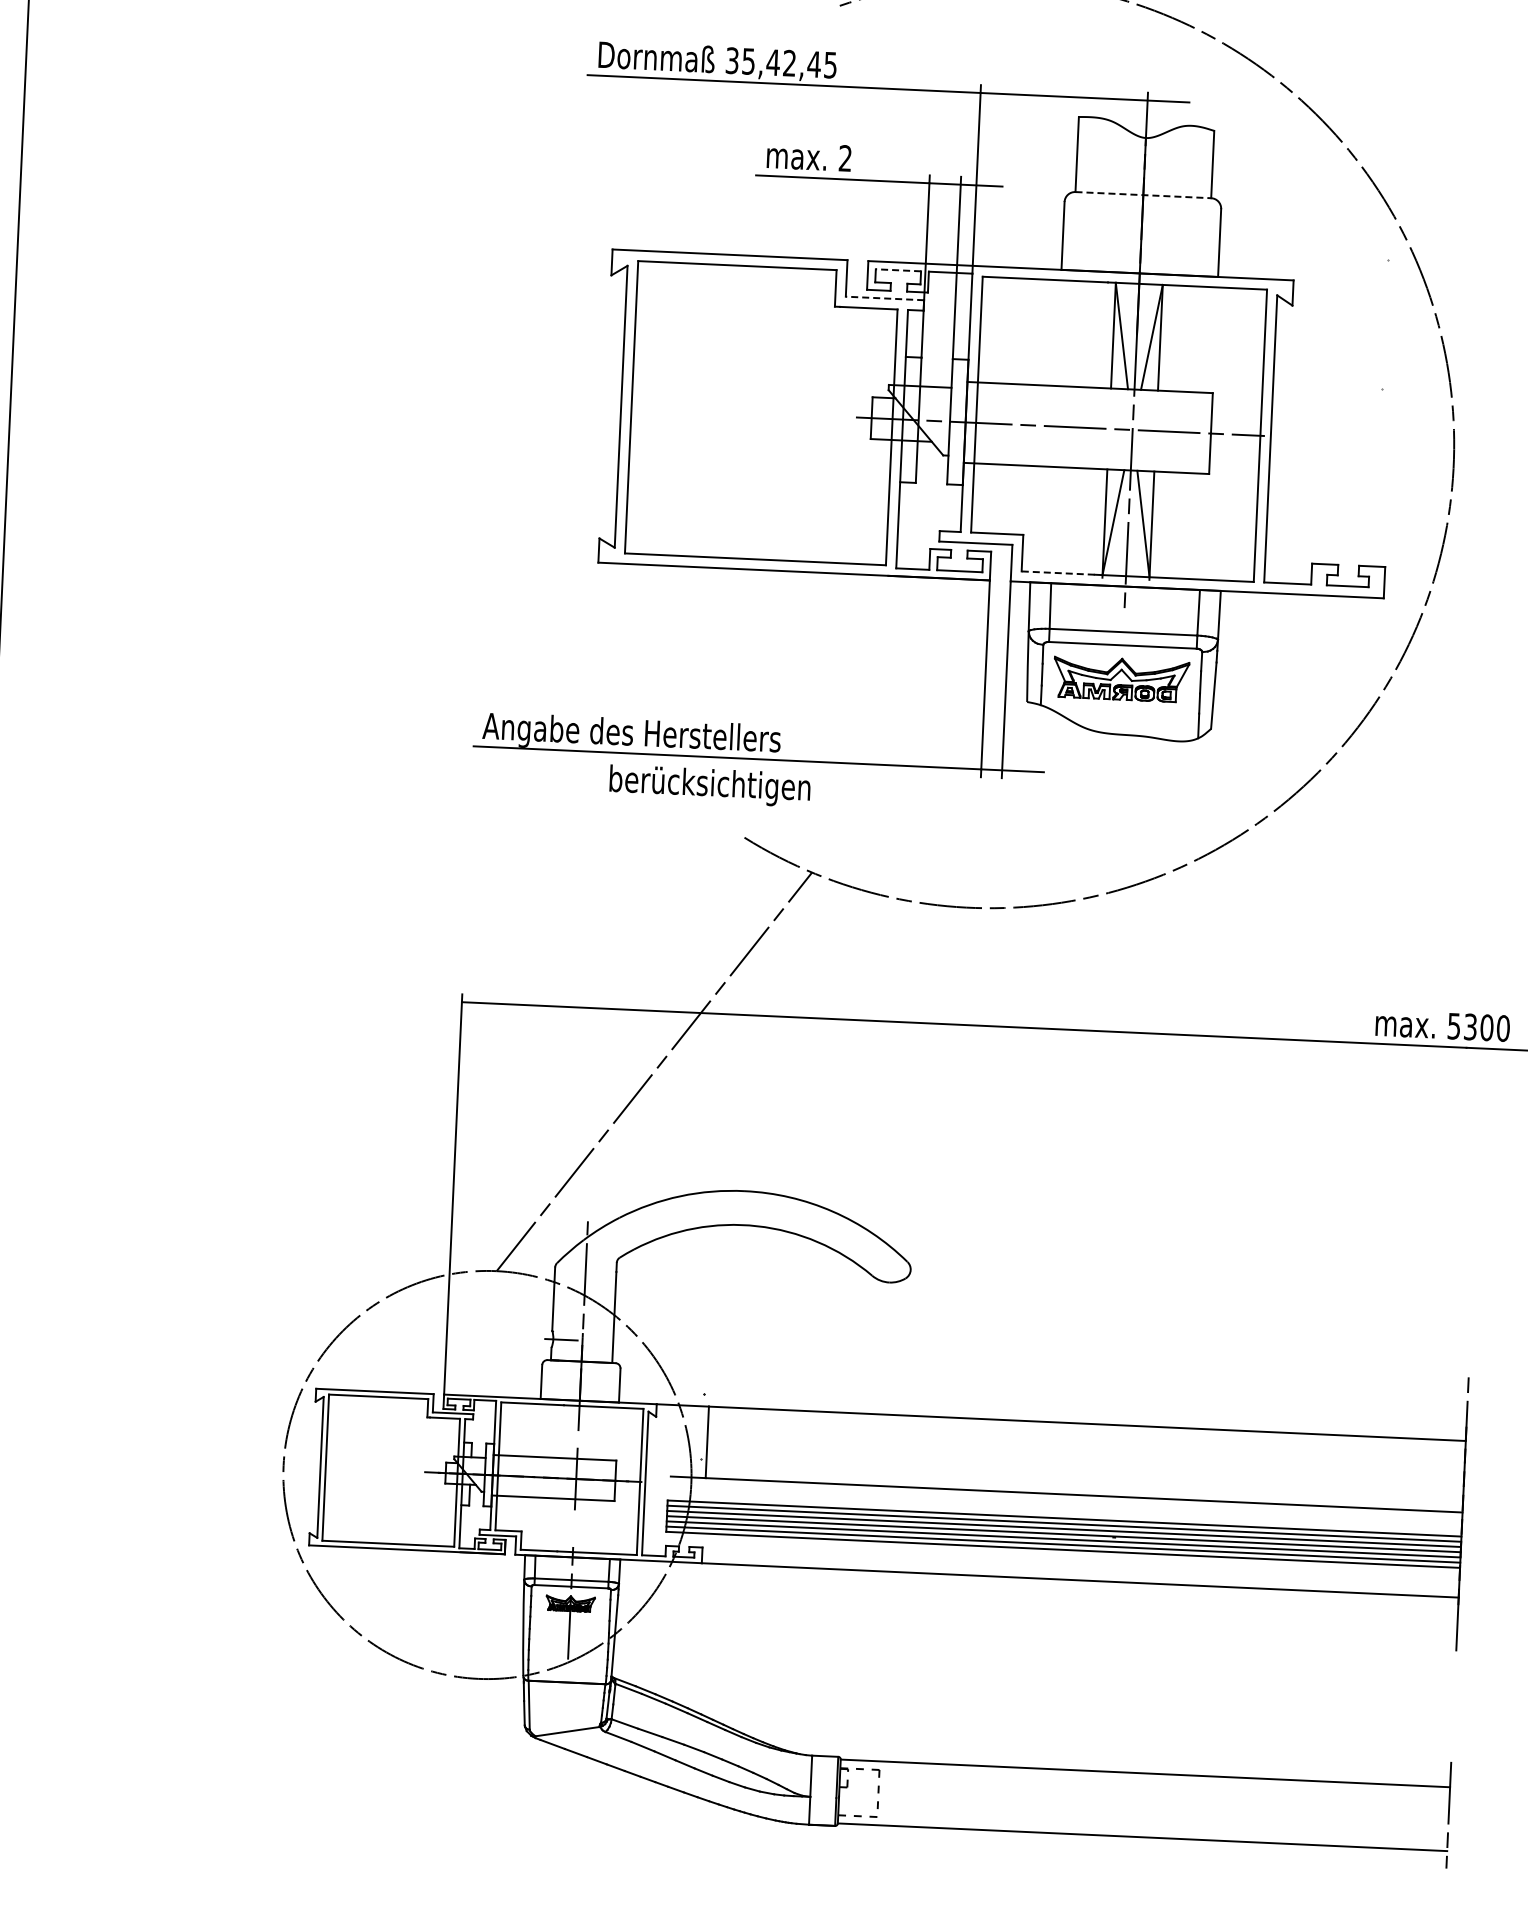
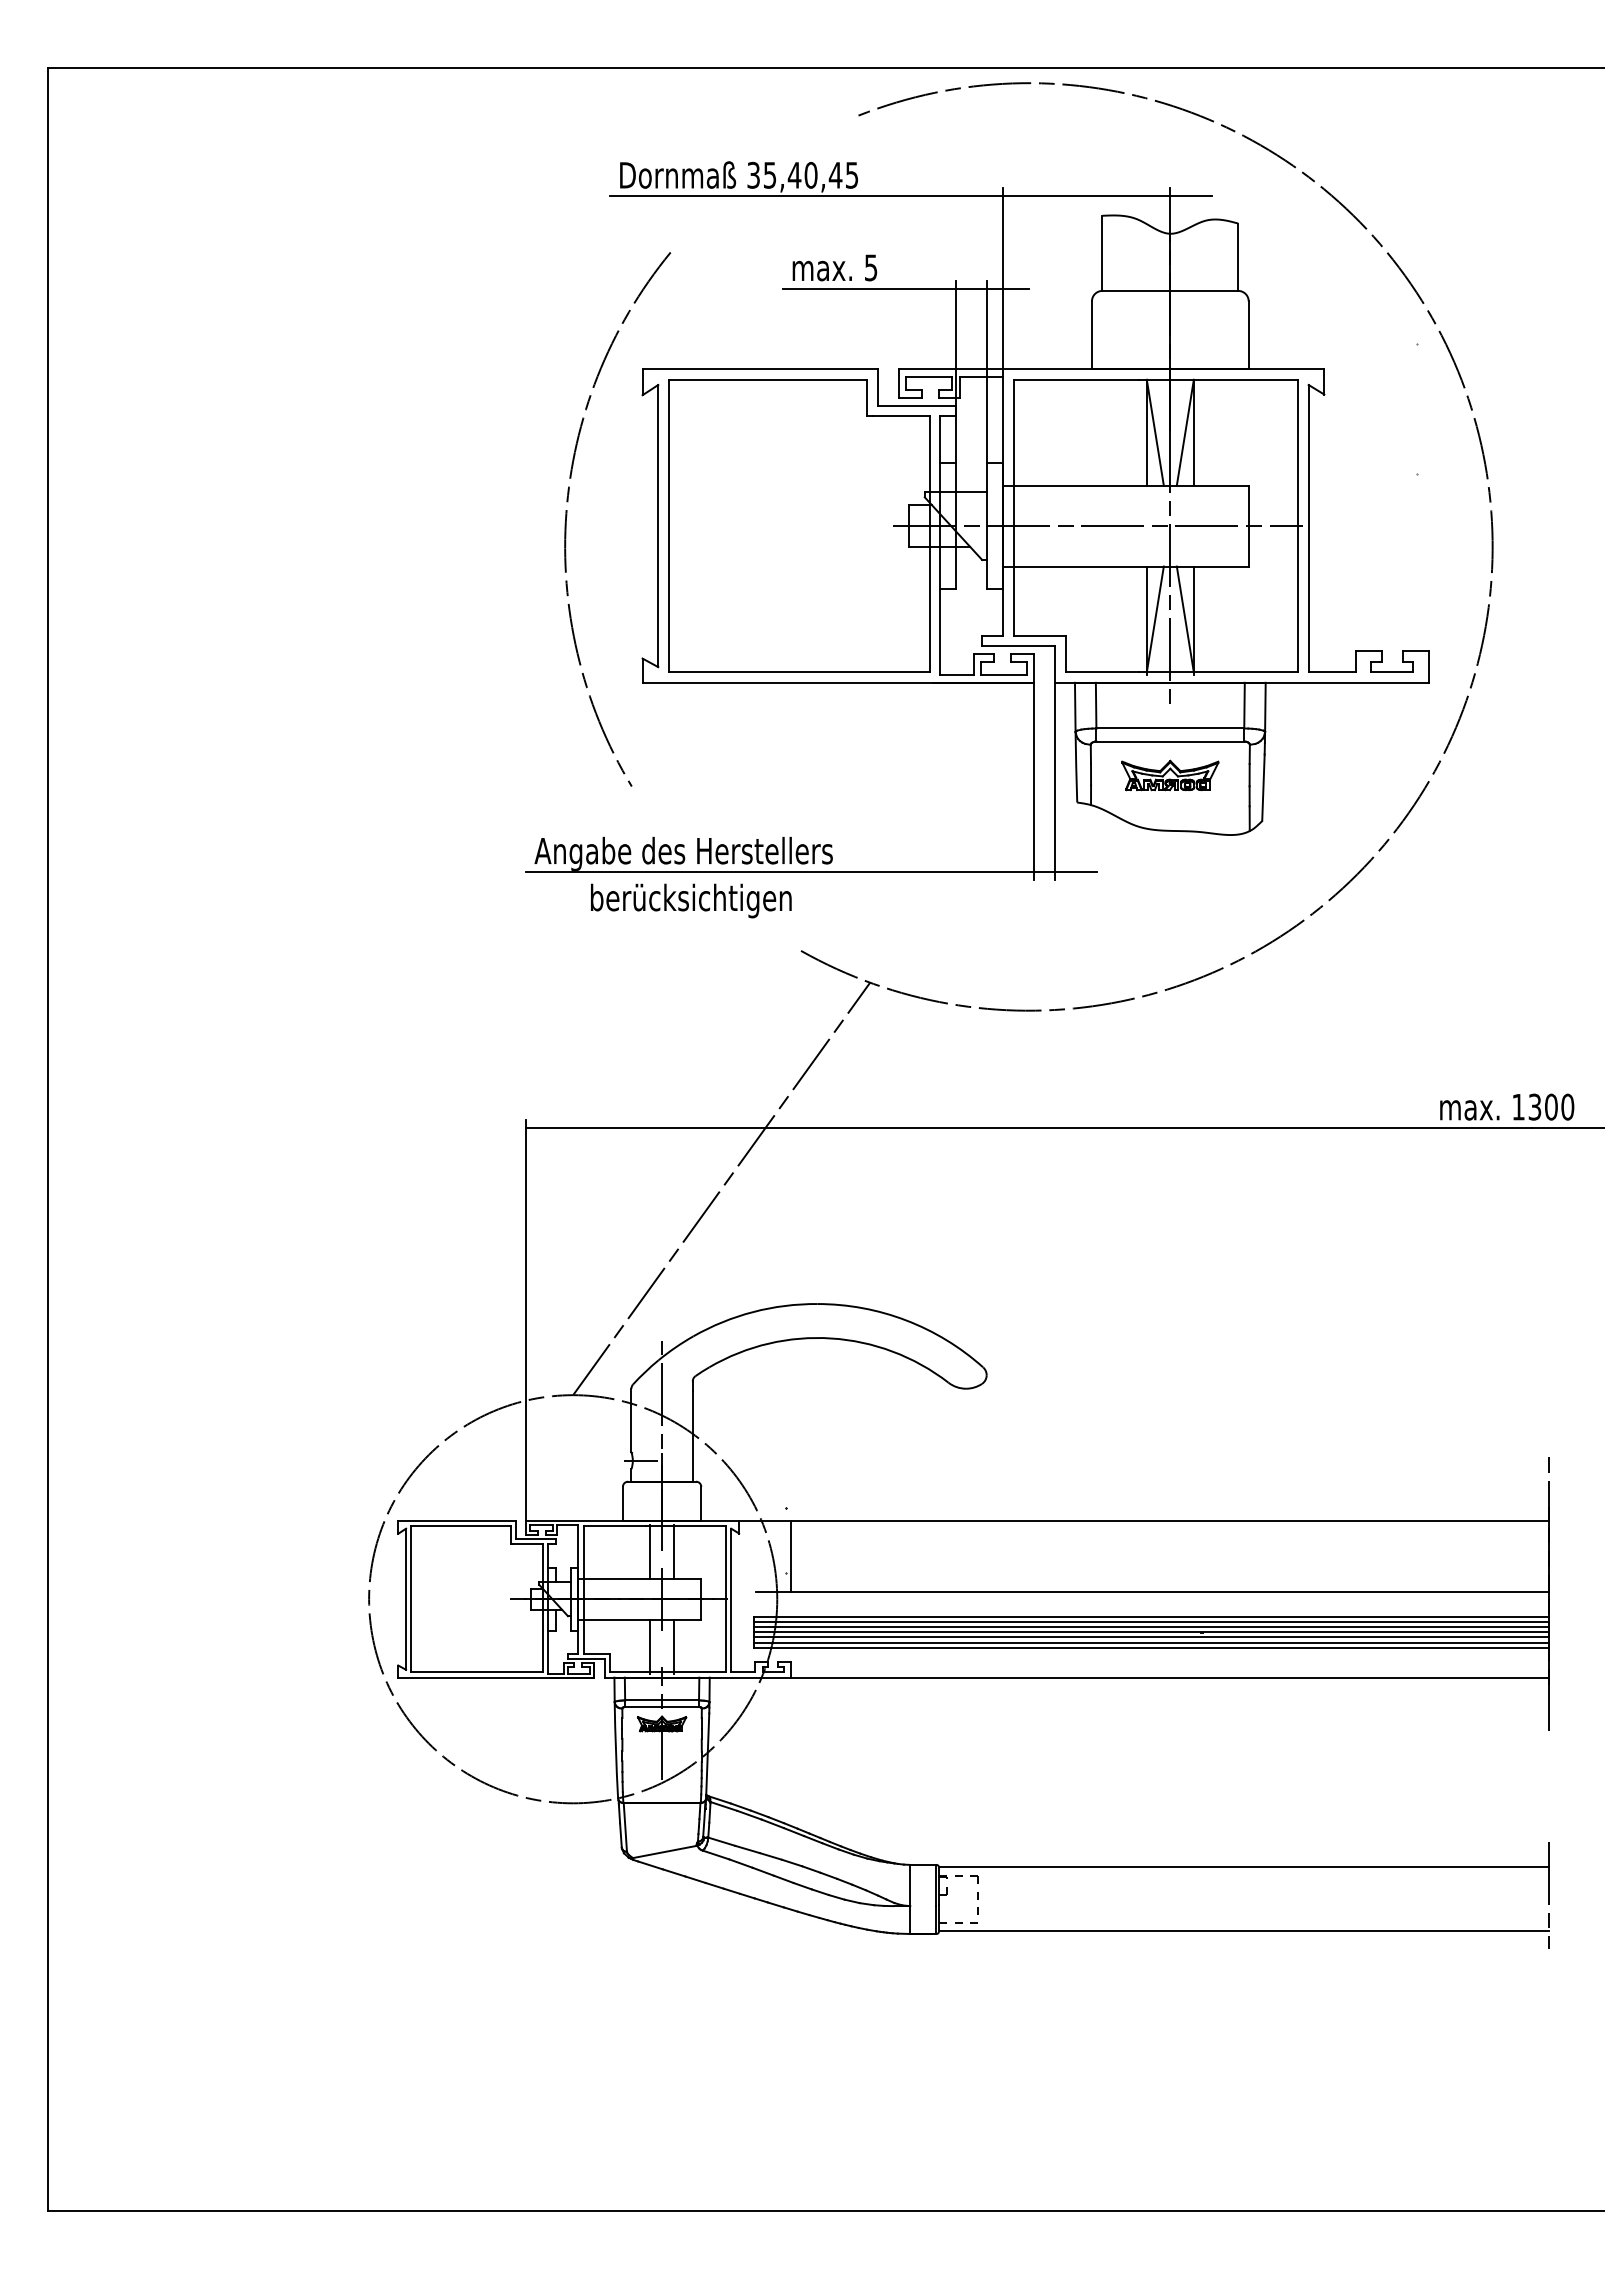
text: (789, 63) -> (810, 175), 35,42,45 -> 35,40,45
text: (844, 158) -> (870, 267), 2 -> 5
line: (1143, 194) -> (1170, 290), dashed -> solid
line: (898, 270) -> (929, 377), dashed -> solid
line: (884, 298) -> (916, 405), dashed -> solid
arc: (530, 393) -> (567, 516), added
line: (1058, 573) -> (1102, 672), dashed -> solid
part: (1121, 679) -> (1170, 775), size x0.71
text: (710, 785) -> (691, 900), moved
text: (1454, 1026) -> (1518, 1107), 5300 -> 1300
line: (566, 1430) -> (650, 1551), added
line: (589, 1431) -> (673, 1551), added
line: (562, 1525) -> (650, 1646), added
line: (585, 1526) -> (673, 1646), added

